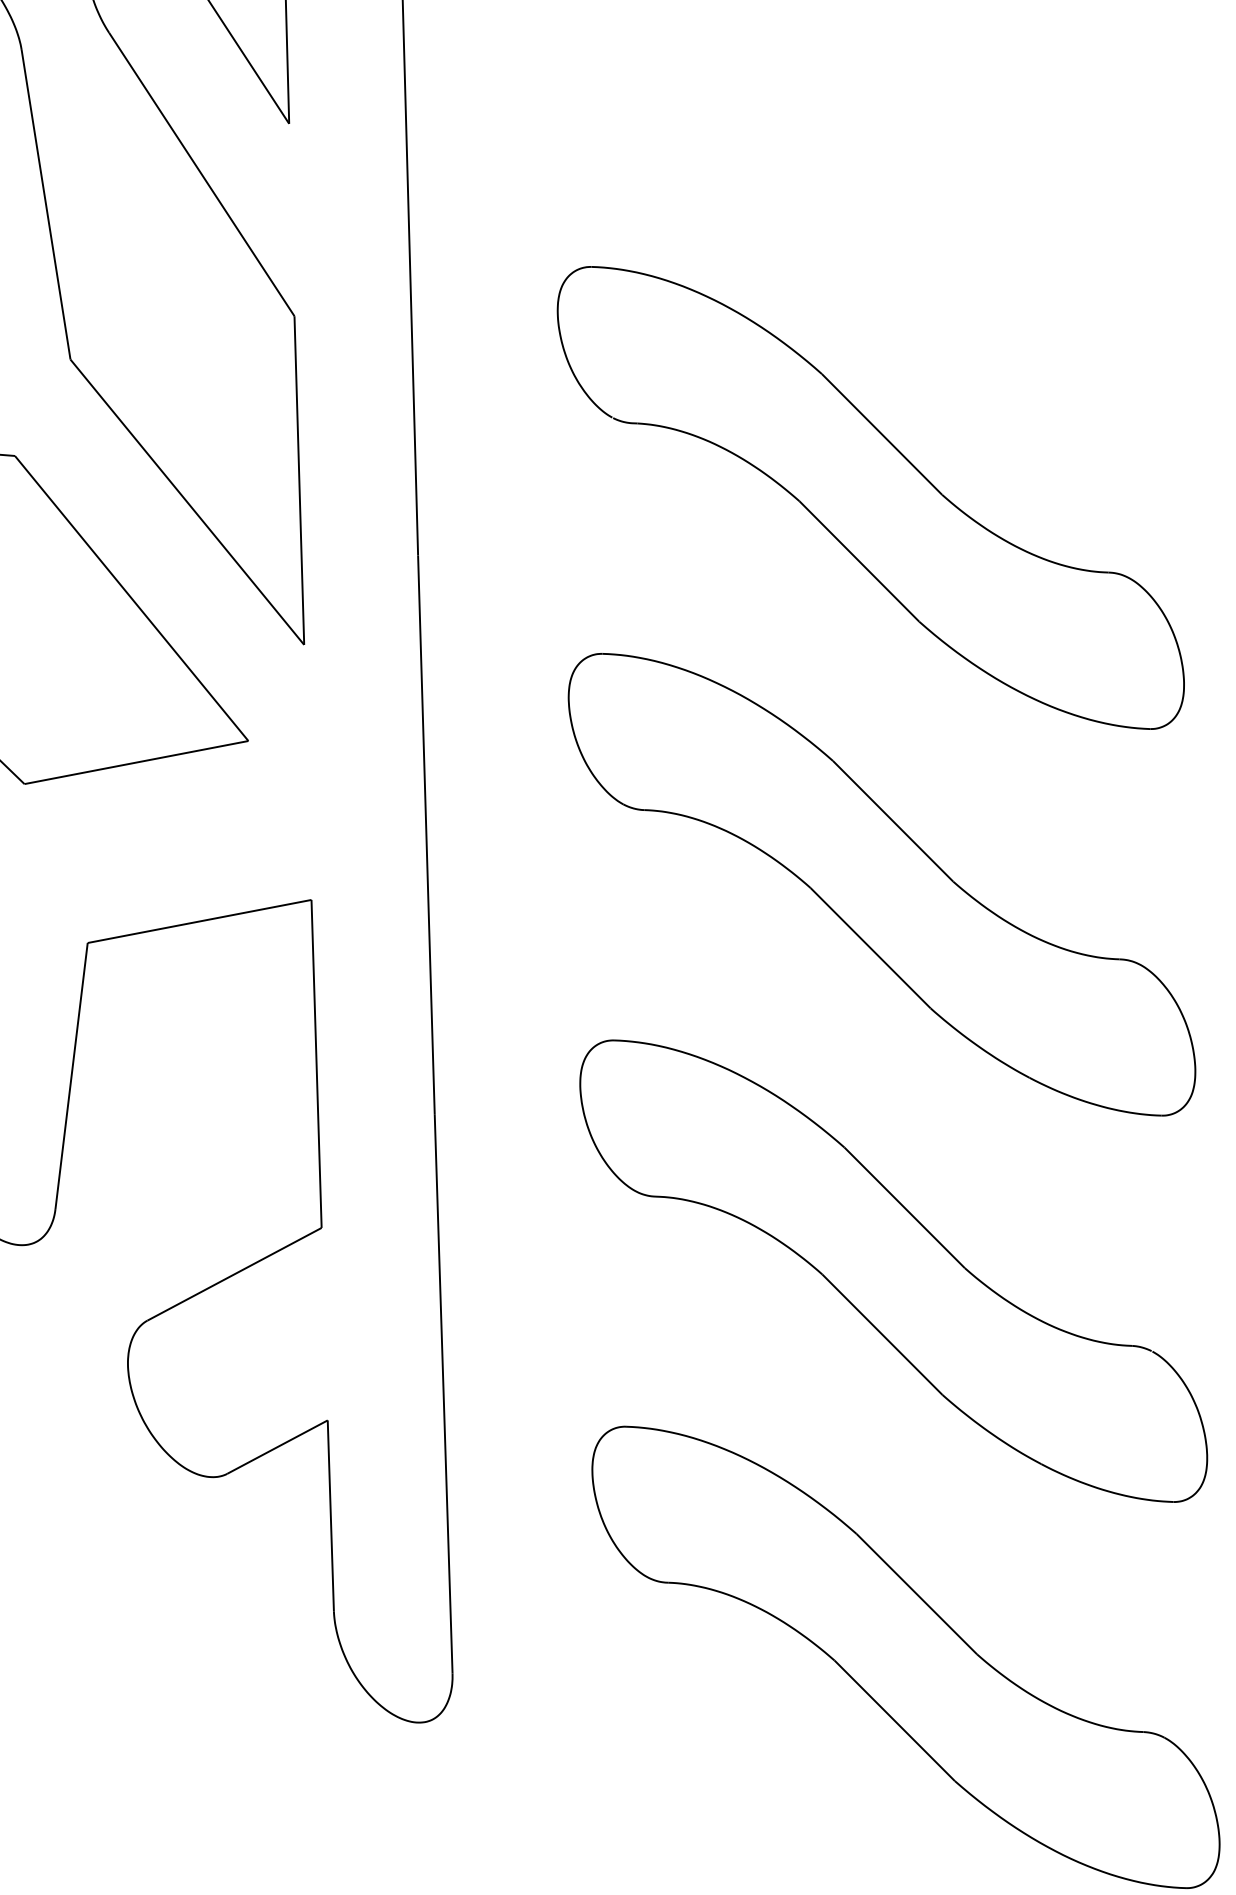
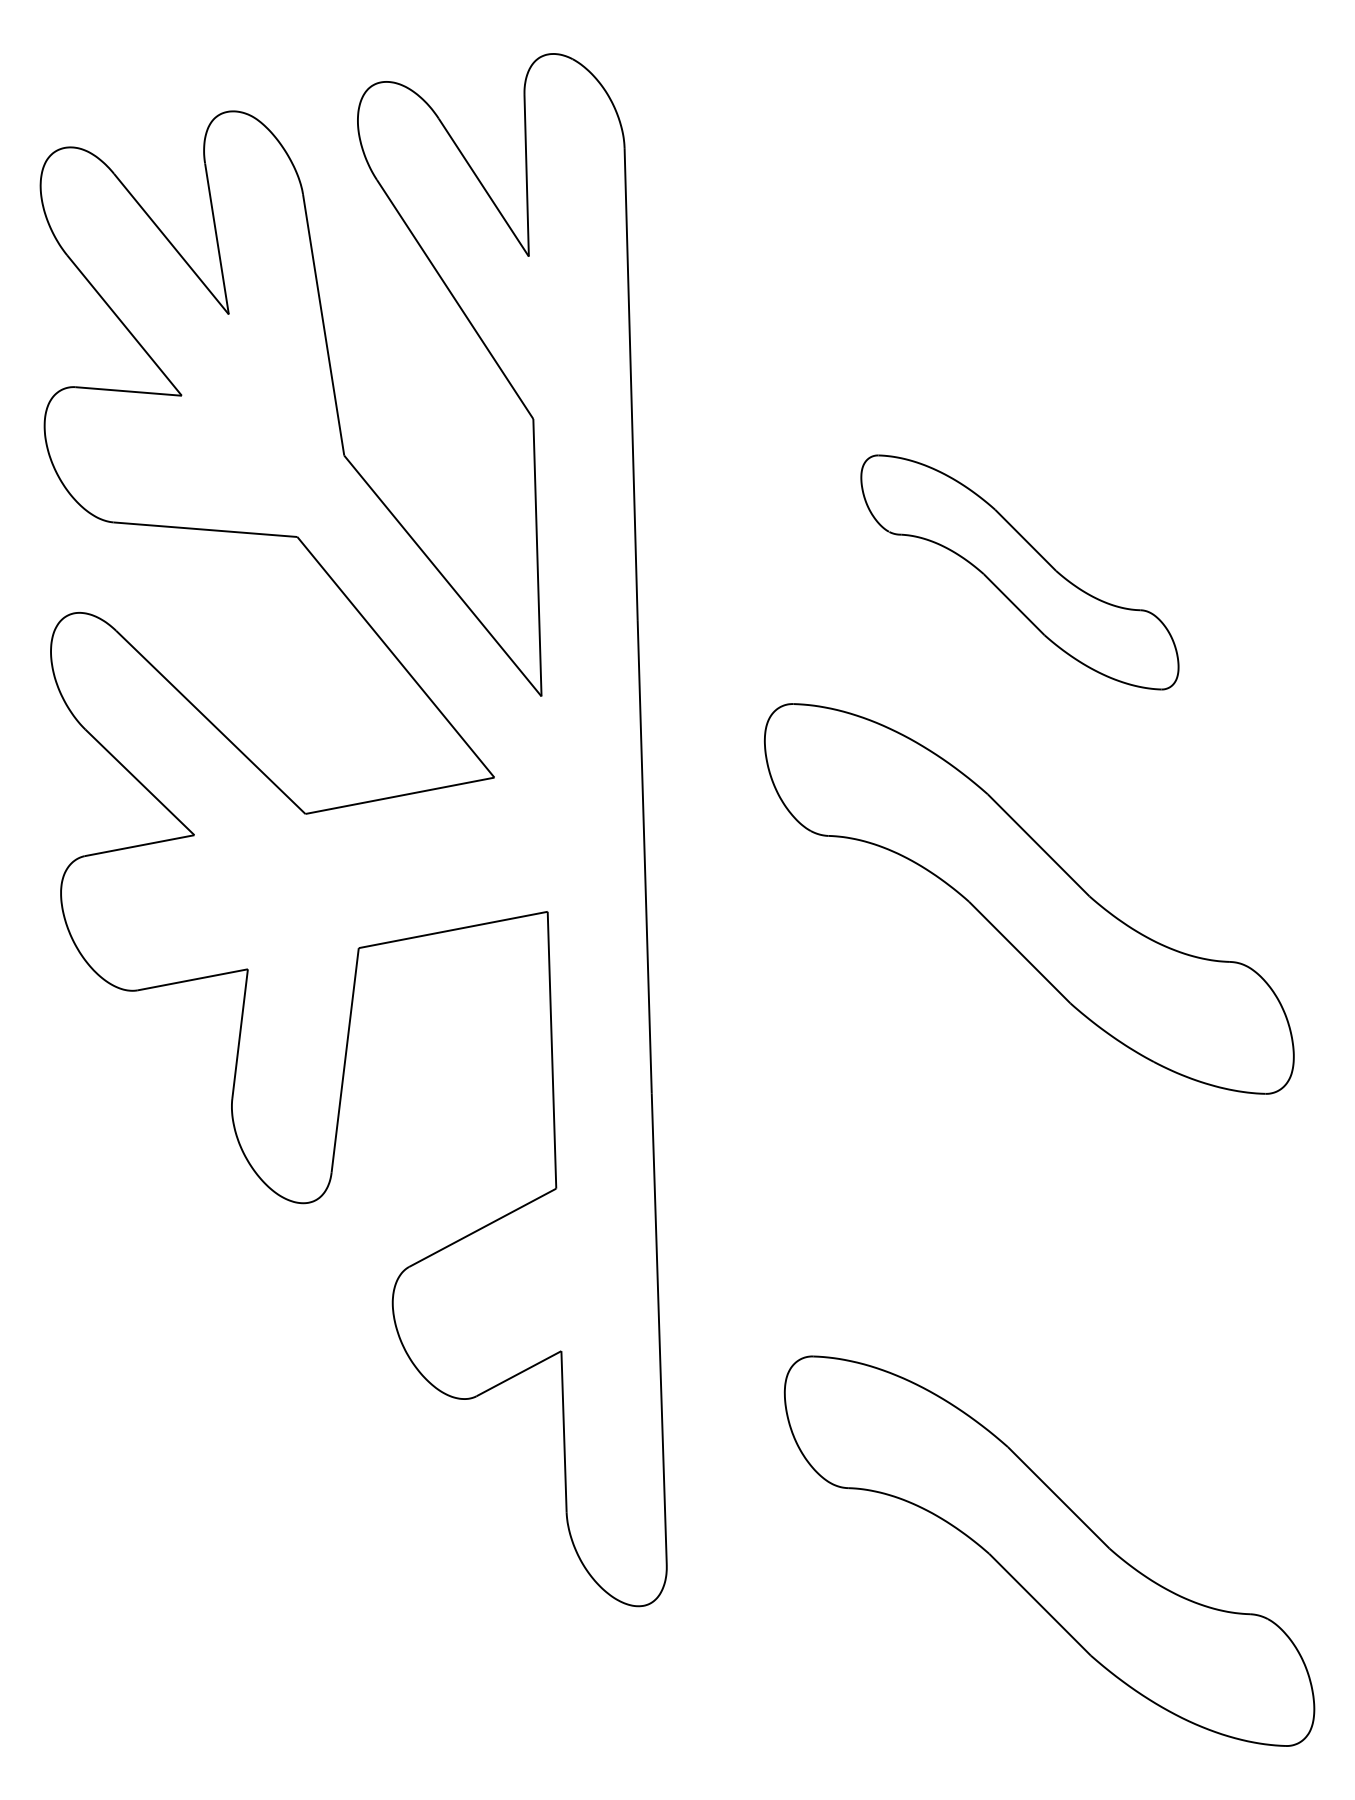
part: (870, 498) -> (1019, 572), size x0.6
part: (892, 1270) -> (1038, 1224), removed

